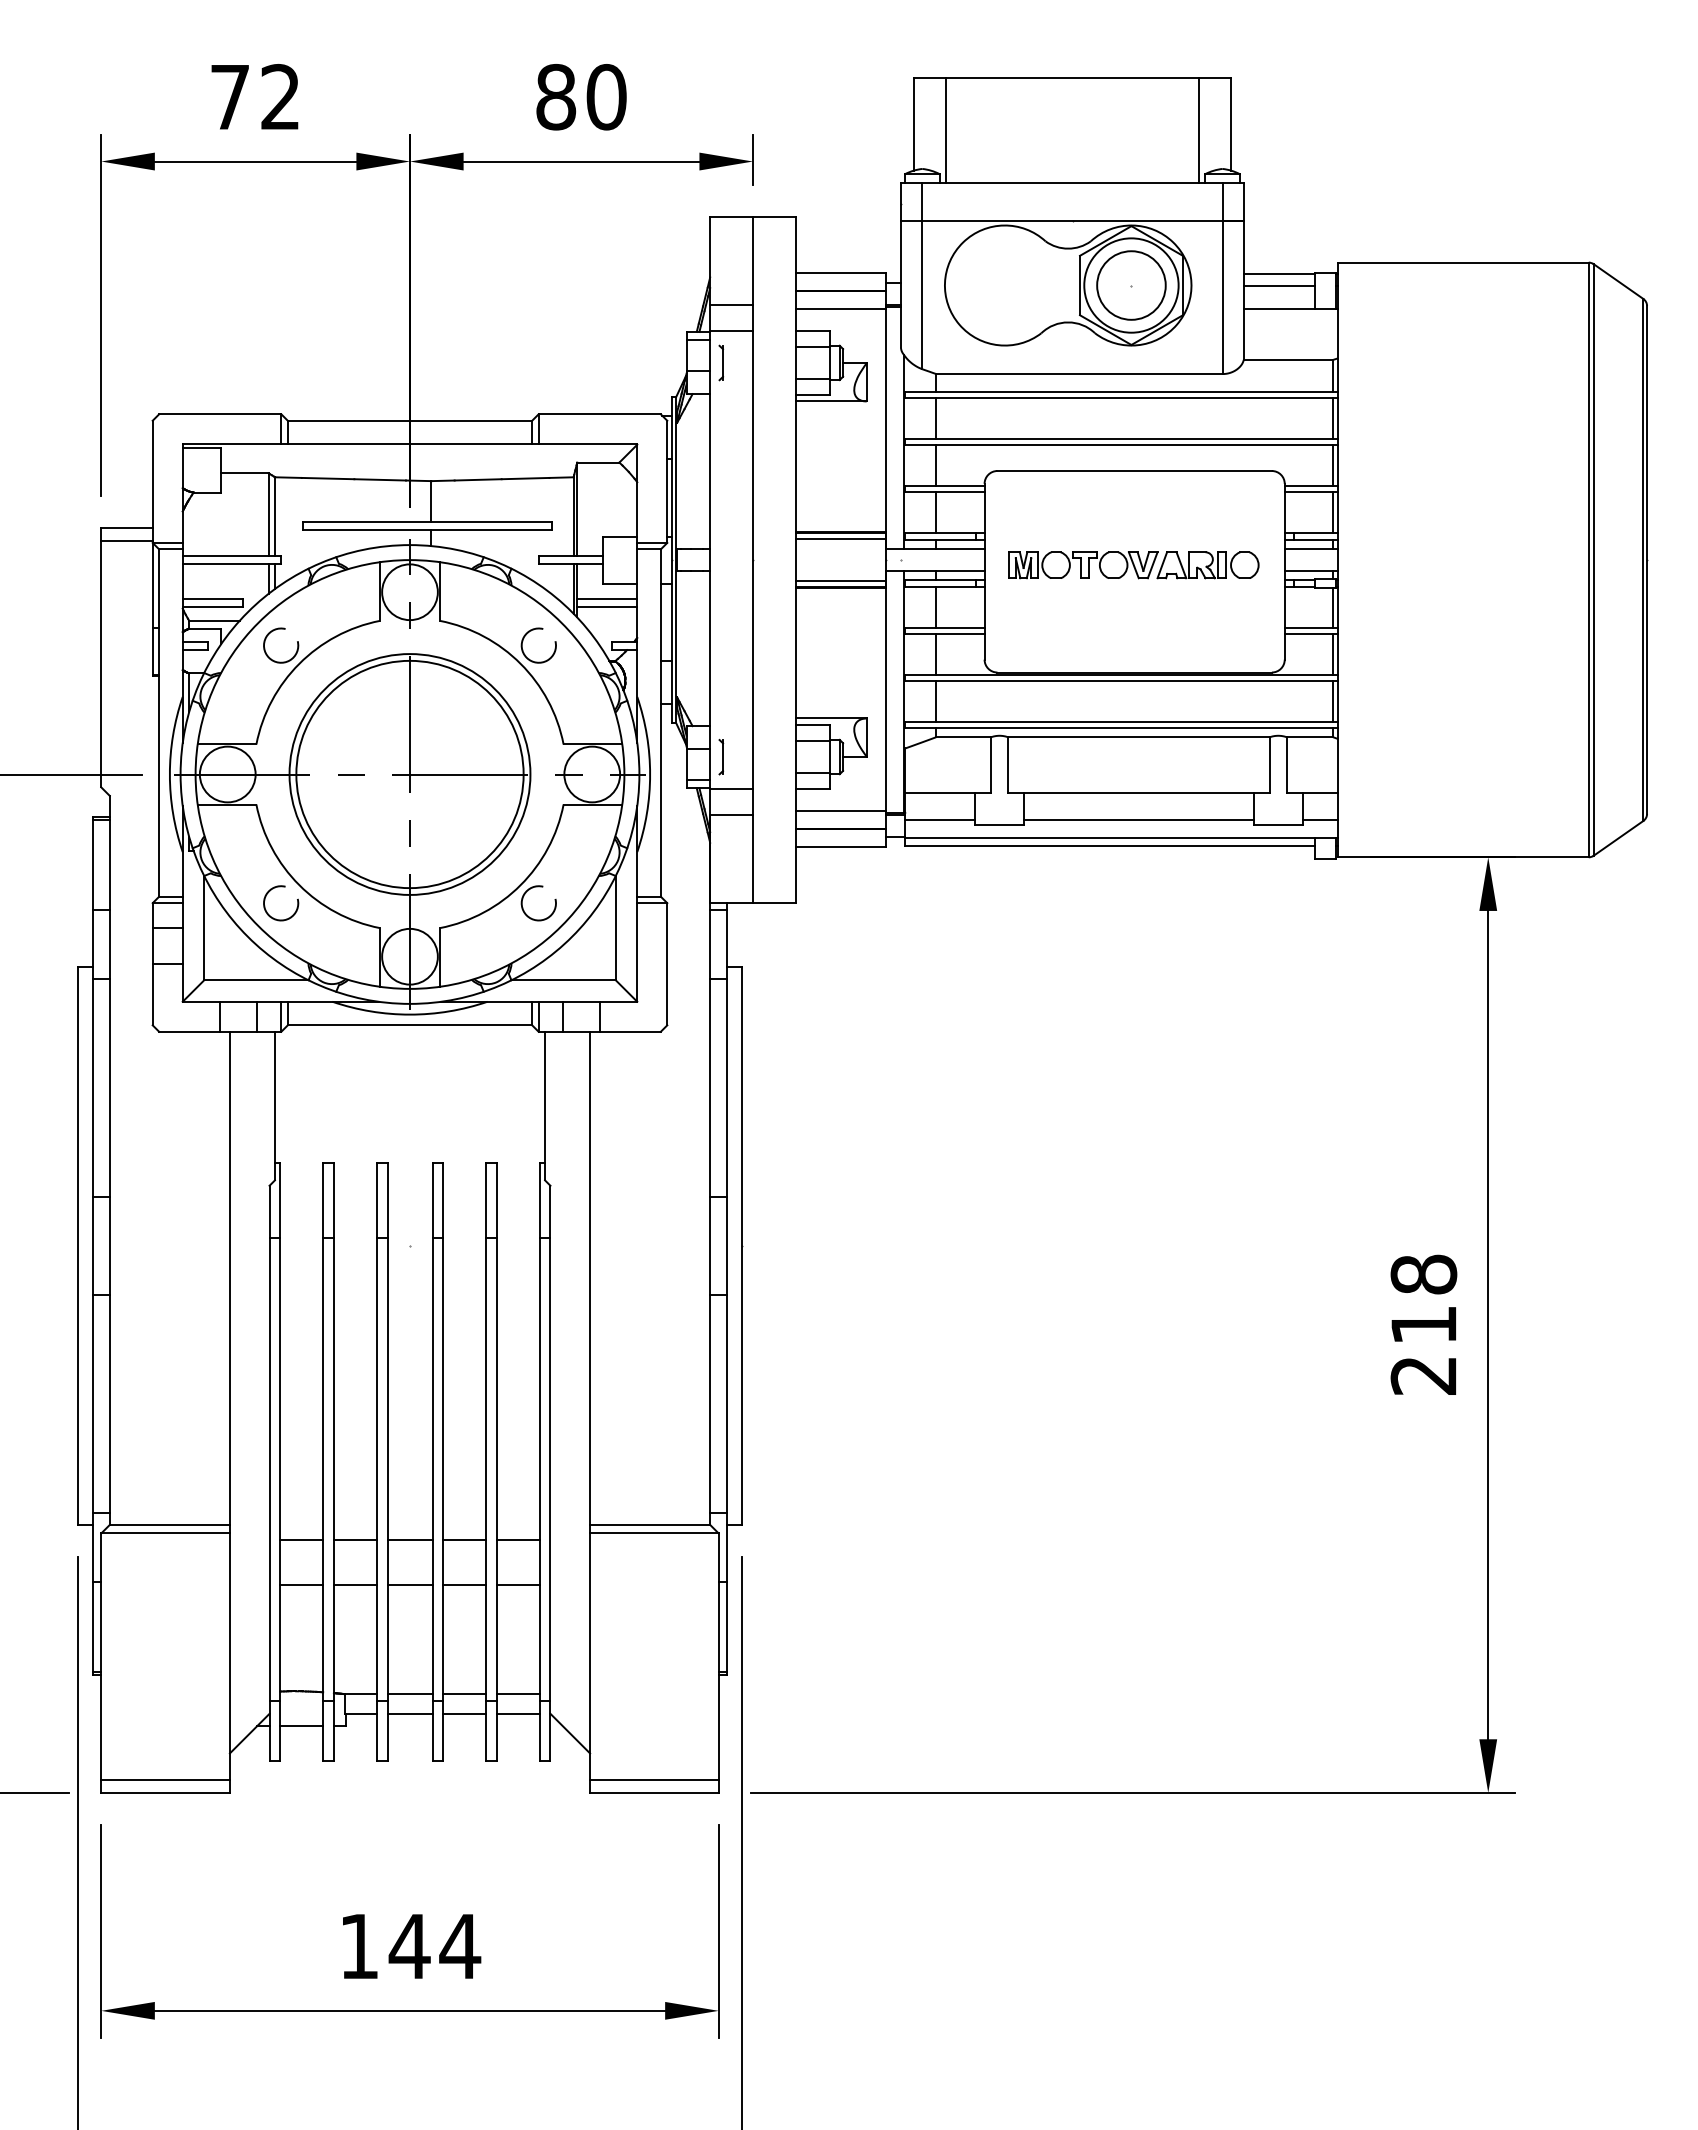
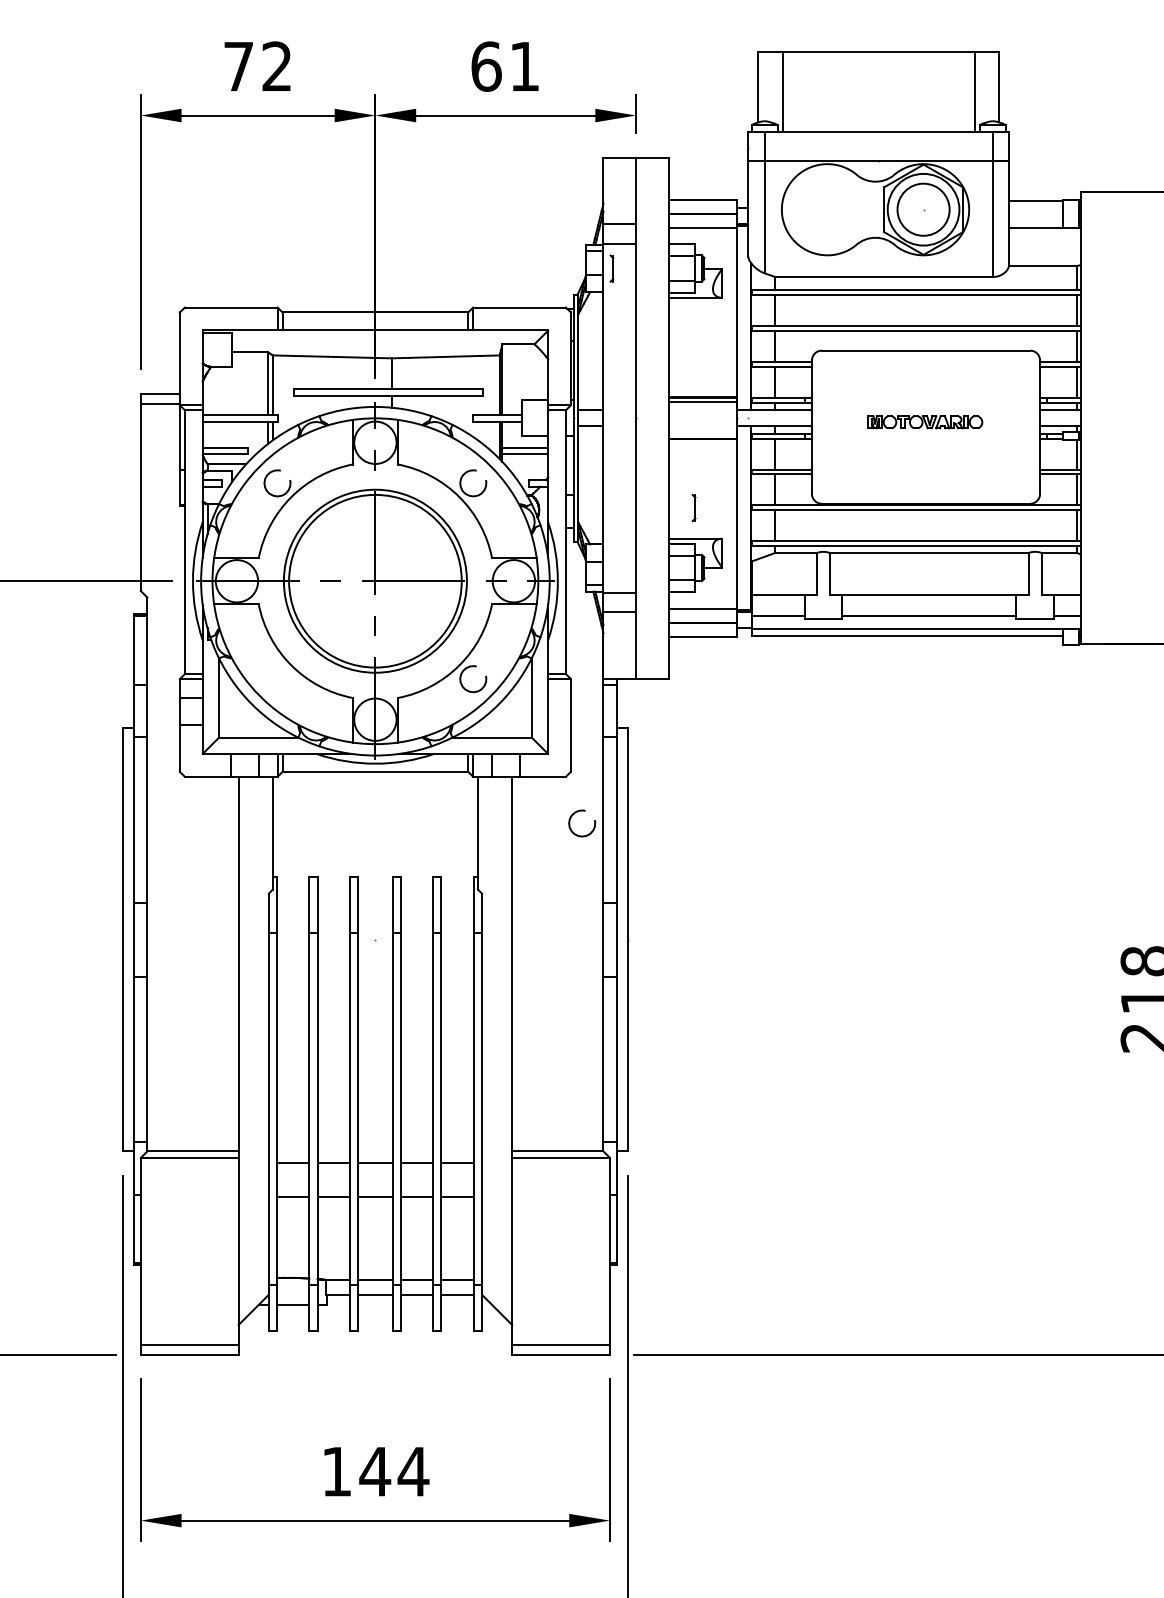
text: (581, 96) -> (505, 66), 80 -> 61
line: (1279, 285) -> (1036, 209), removed
part: (1133, 565) -> (925, 422), size x0.6
line: (840, 581) -> (702, 434), removed
part: (721, 757) -> (694, 508), moved
arc: (296, 907) -> (593, 826), moved

